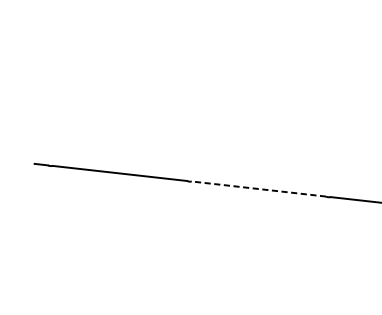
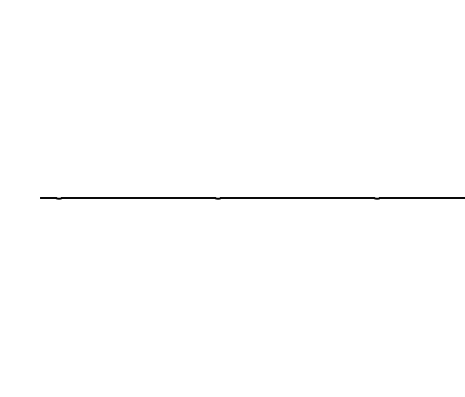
line: (258, 189) -> (297, 198), dashed -> solid

